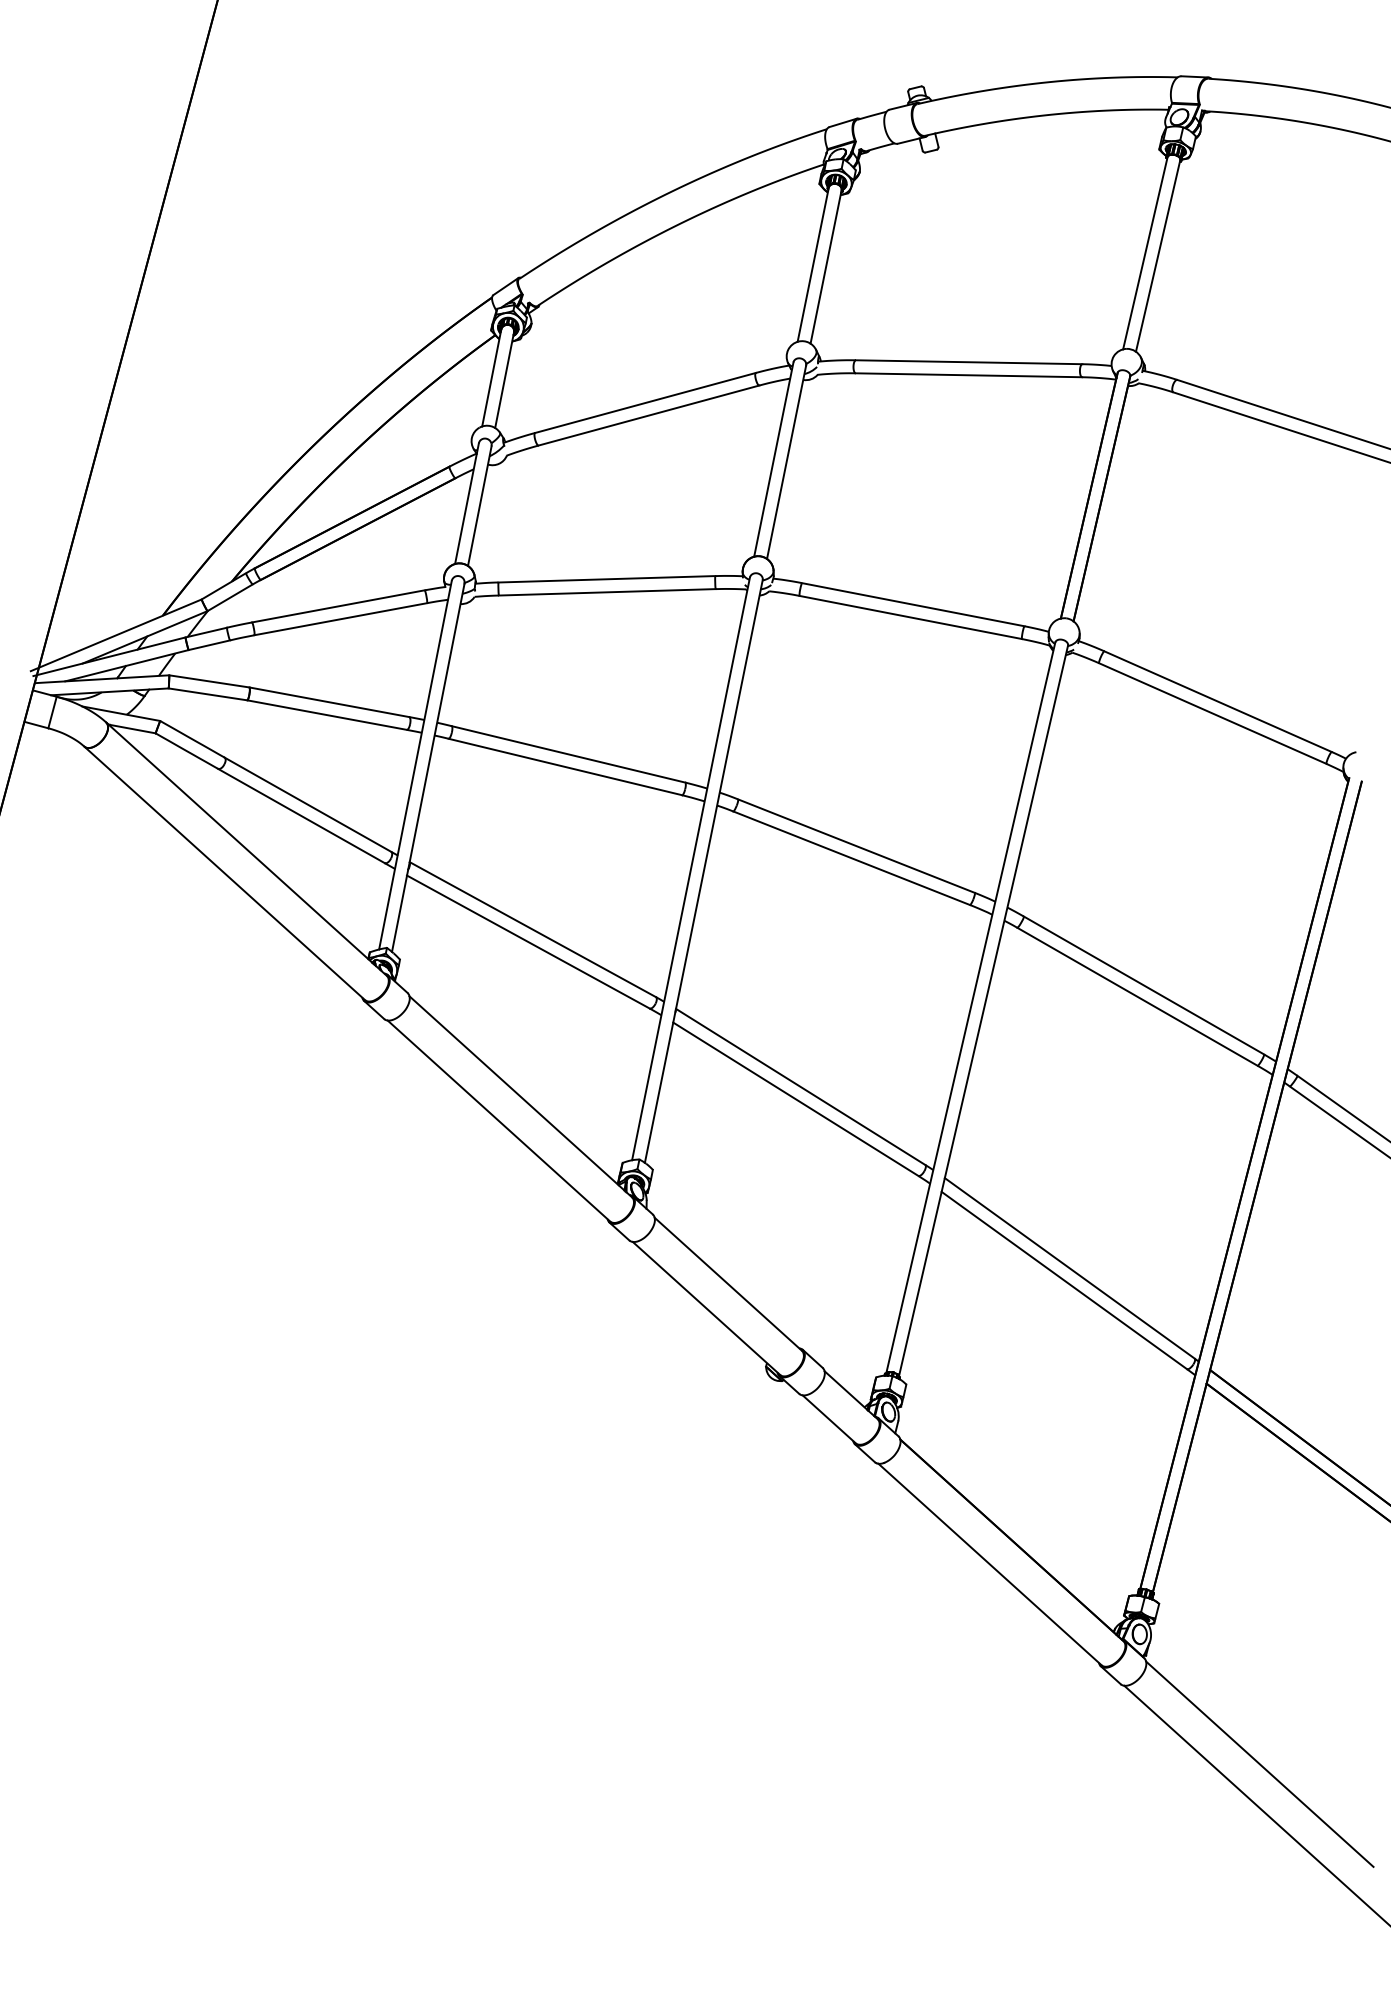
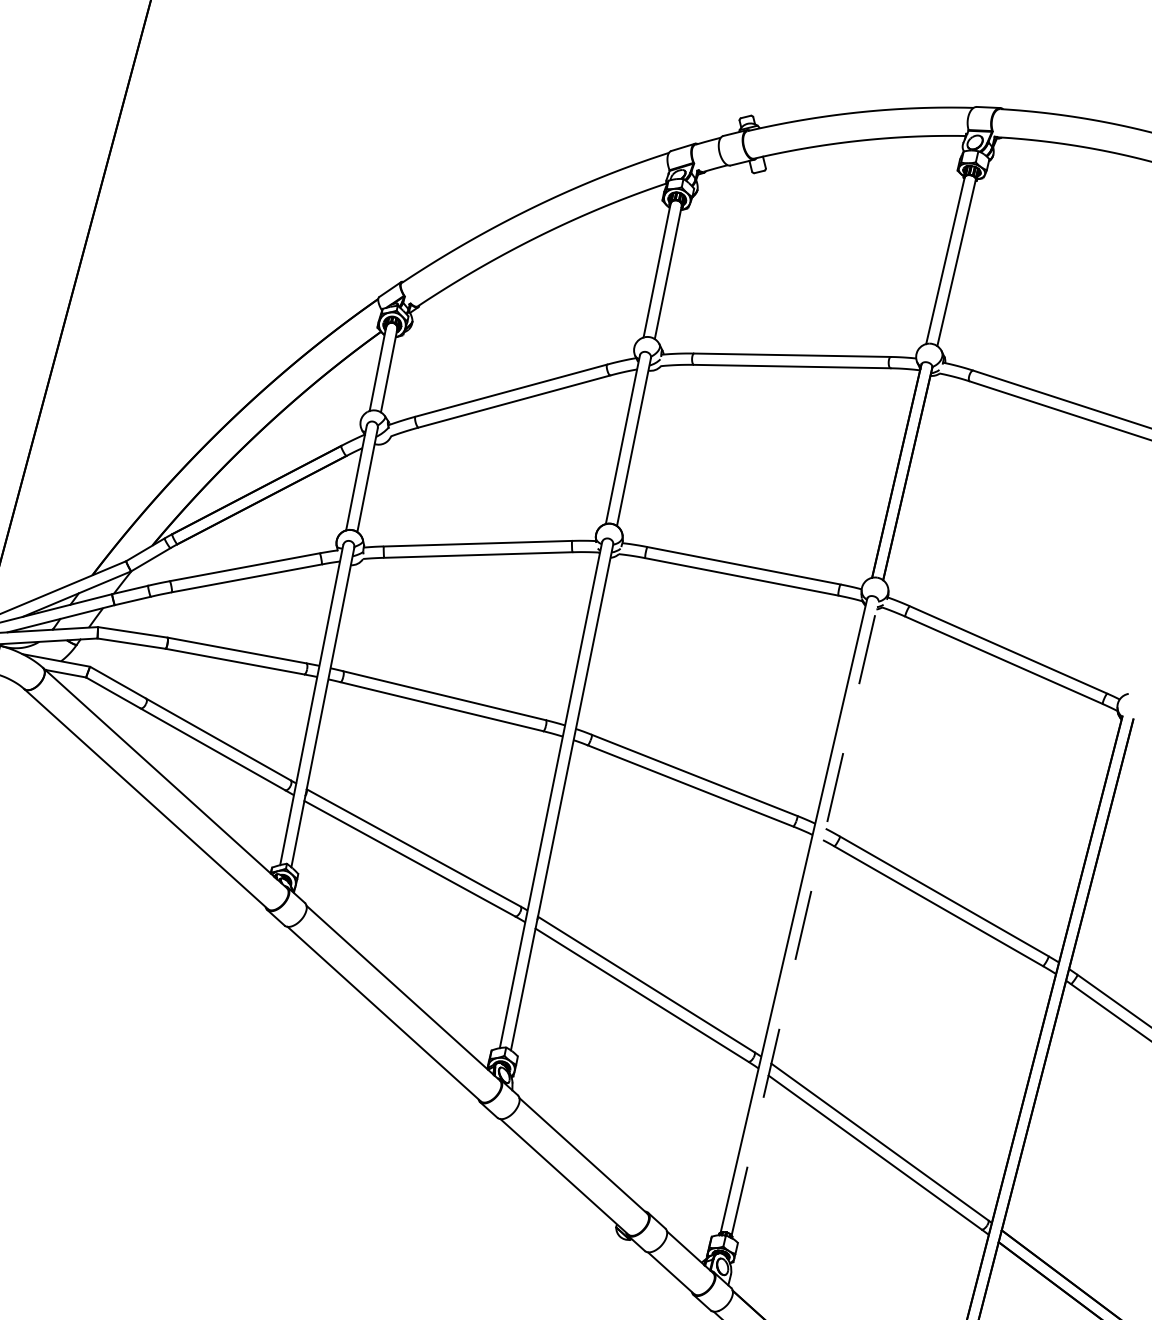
line: (983, 1010) -> (804, 918), solid -> dashed

